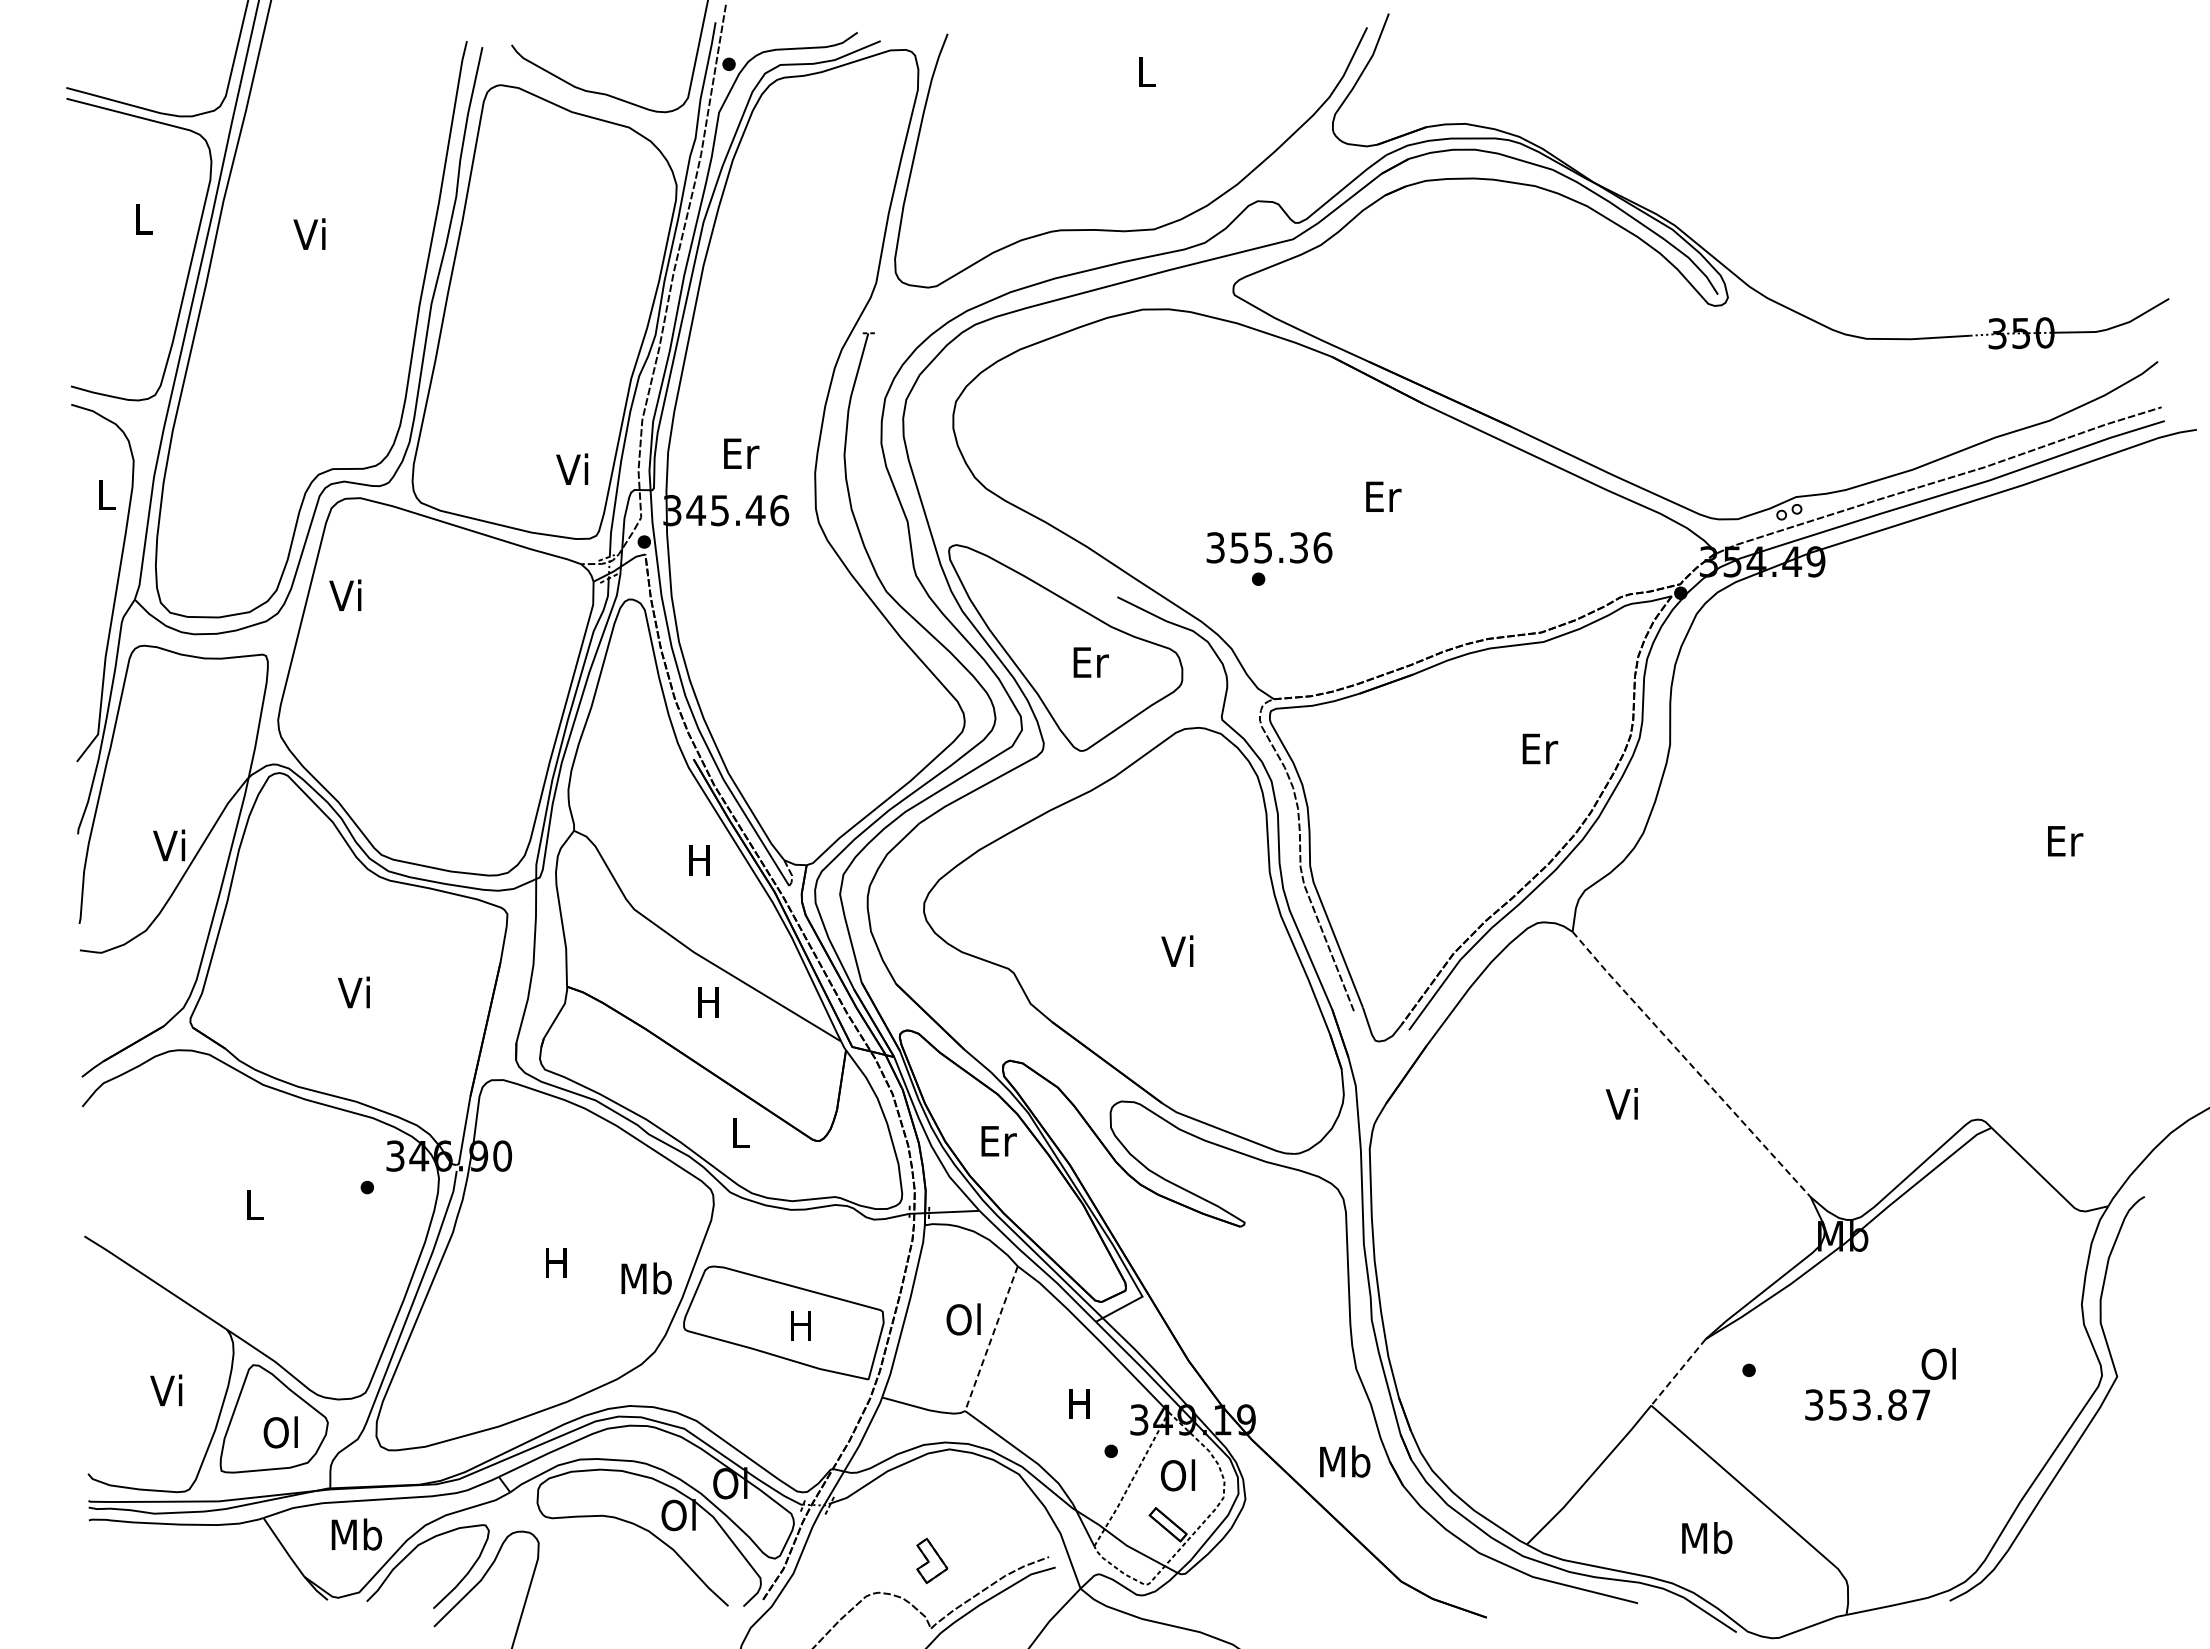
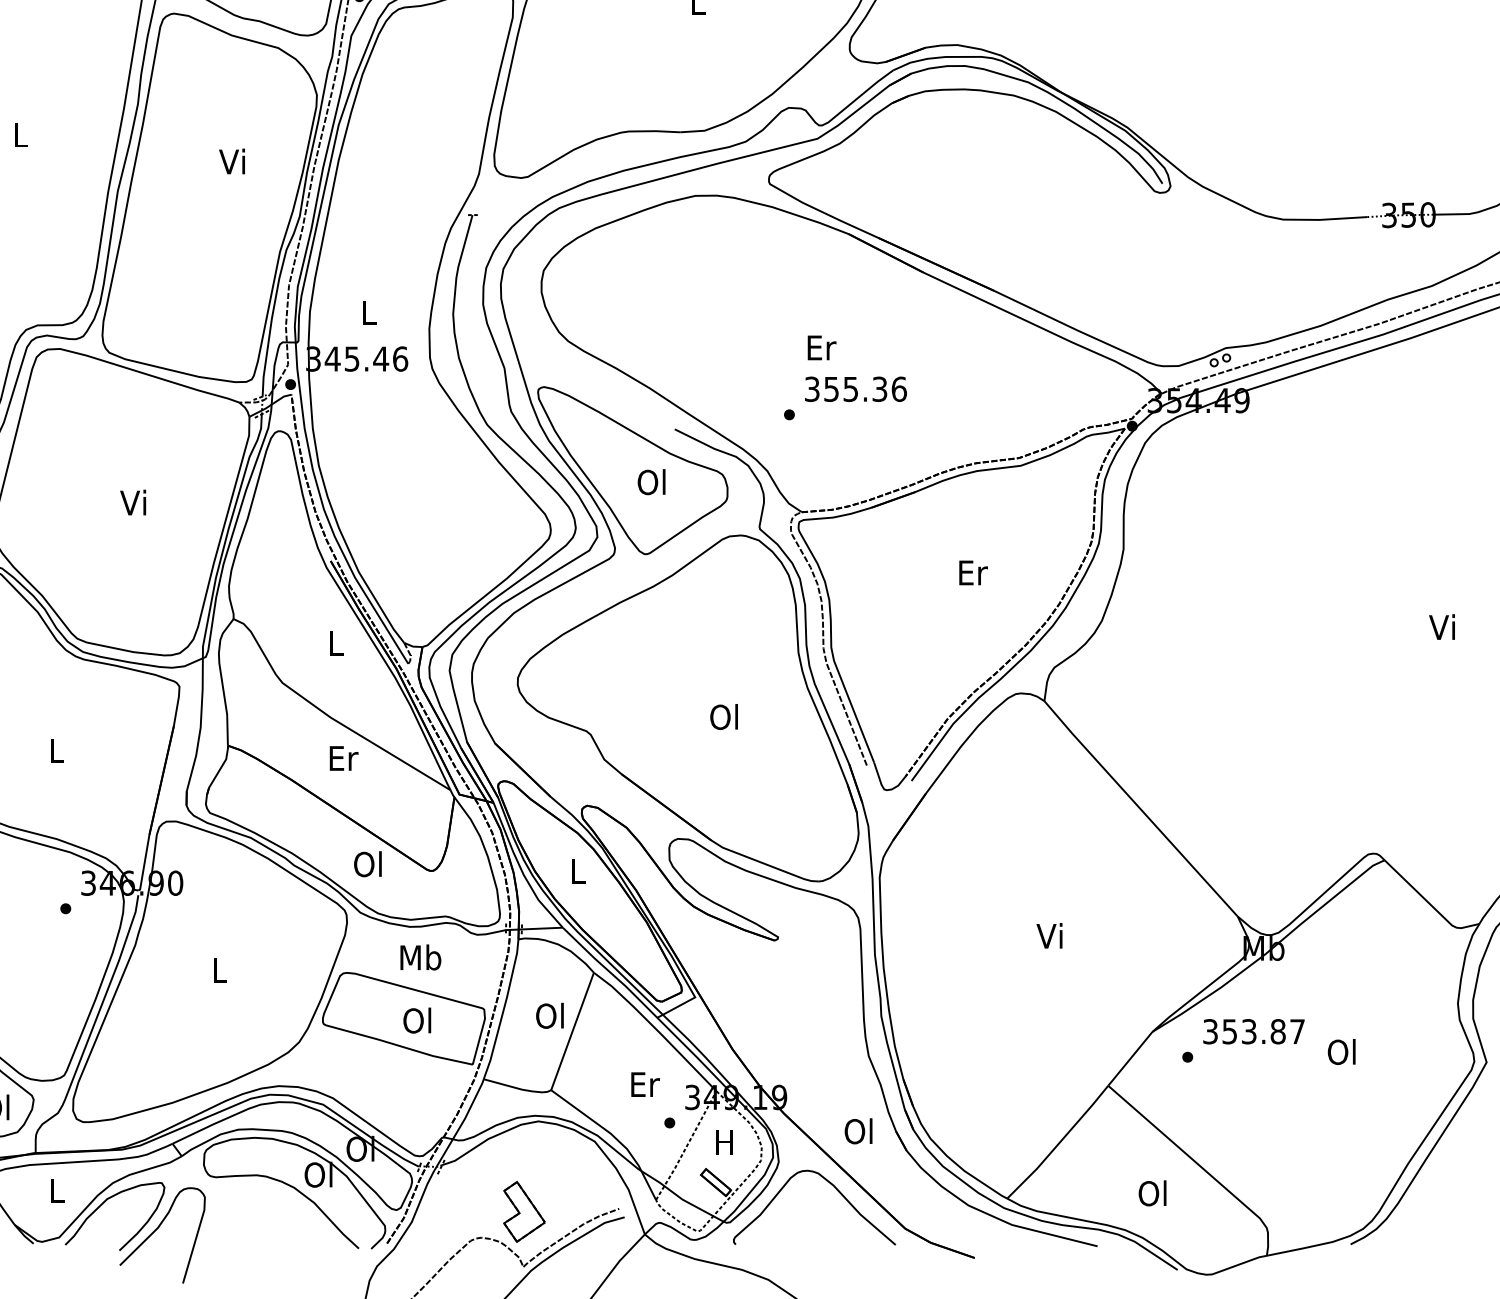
text: (309, 233) -> (18, 134), Vi -> L
text: (741, 453) -> (369, 312), Er -> L
text: (572, 468) -> (232, 160), moved
text: (1383, 496) -> (821, 347), moved
text: (1269, 547) -> (855, 389), moved
text: (345, 594) -> (133, 501), moved
text: (1090, 662) -> (652, 482), Er -> Ol
text: (1540, 748) -> (973, 572), moved
text: (2064, 840) -> (1443, 626), Er -> Vi
text: (699, 860) -> (335, 643), H -> L
text: (1178, 951) -> (724, 717), Vi -> Ol
text: (353, 992) -> (54, 750), Vi -> L
text: (709, 1002) -> (343, 758), H -> Er
line: (1690, 1064) -> (1140, 808), dashed -> solid
text: (1621, 1103) -> (1049, 935), moved
text: (739, 1132) -> (367, 864), L -> Ol
text: (998, 1141) -> (578, 871), Er -> L
text: (556, 1262) -> (219, 969), H -> L
text: (646, 1278) -> (420, 957), moved
text: (800, 1325) -> (417, 1020), H -> Ol
line: (991, 1338) -> (572, 1031), dashed -> solid
line: (1678, 1372) -> (1130, 1058), dashed -> solid
text: (1081, 1404) -> (645, 1084), H -> Er
text: (1867, 1404) -> (1253, 1031), moved
text: (1345, 1461) -> (860, 1131), Mb -> Ol
text: (1177, 1475) -> (723, 1142), Ol -> H
curve: (1313, 1530) -> (834, 1187), added
text: (356, 1534) -> (56, 1190), Mb -> L
text: (1707, 1538) -> (1153, 1193), Mb -> Ol
part: (932, 1560) -> (524, 1211), size x1.67

